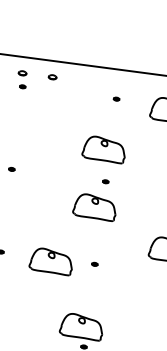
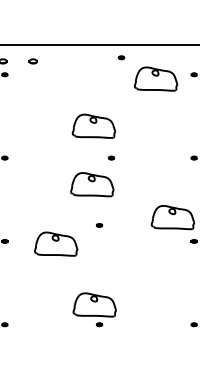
part: (116, 98) -> (121, 57), moved
part: (105, 181) -> (111, 157), moved
part: (94, 264) -> (99, 225), moved

